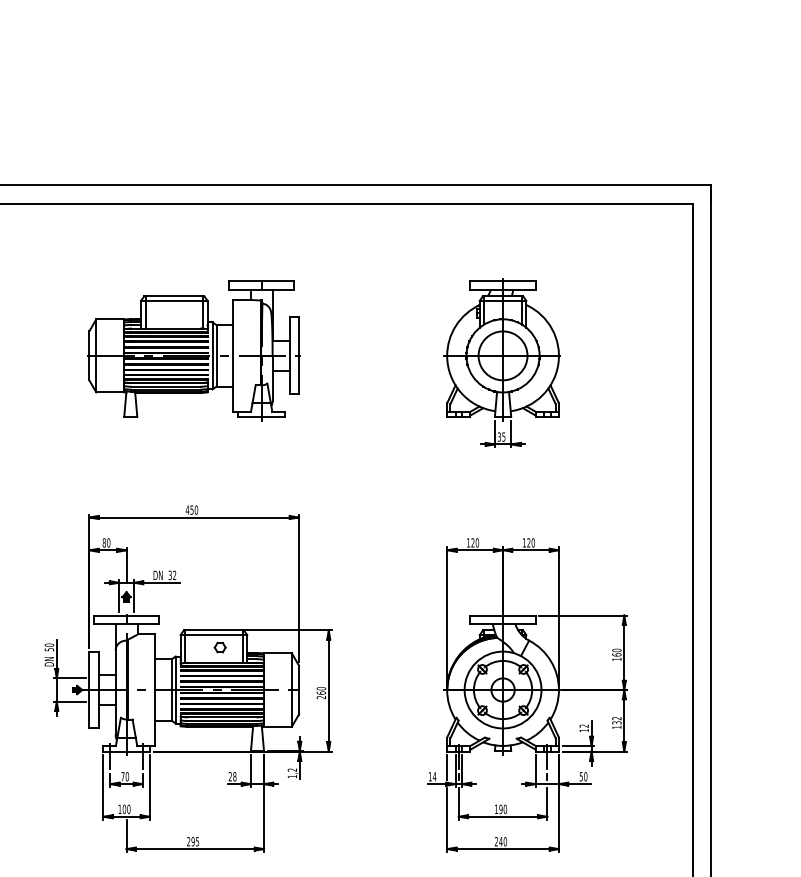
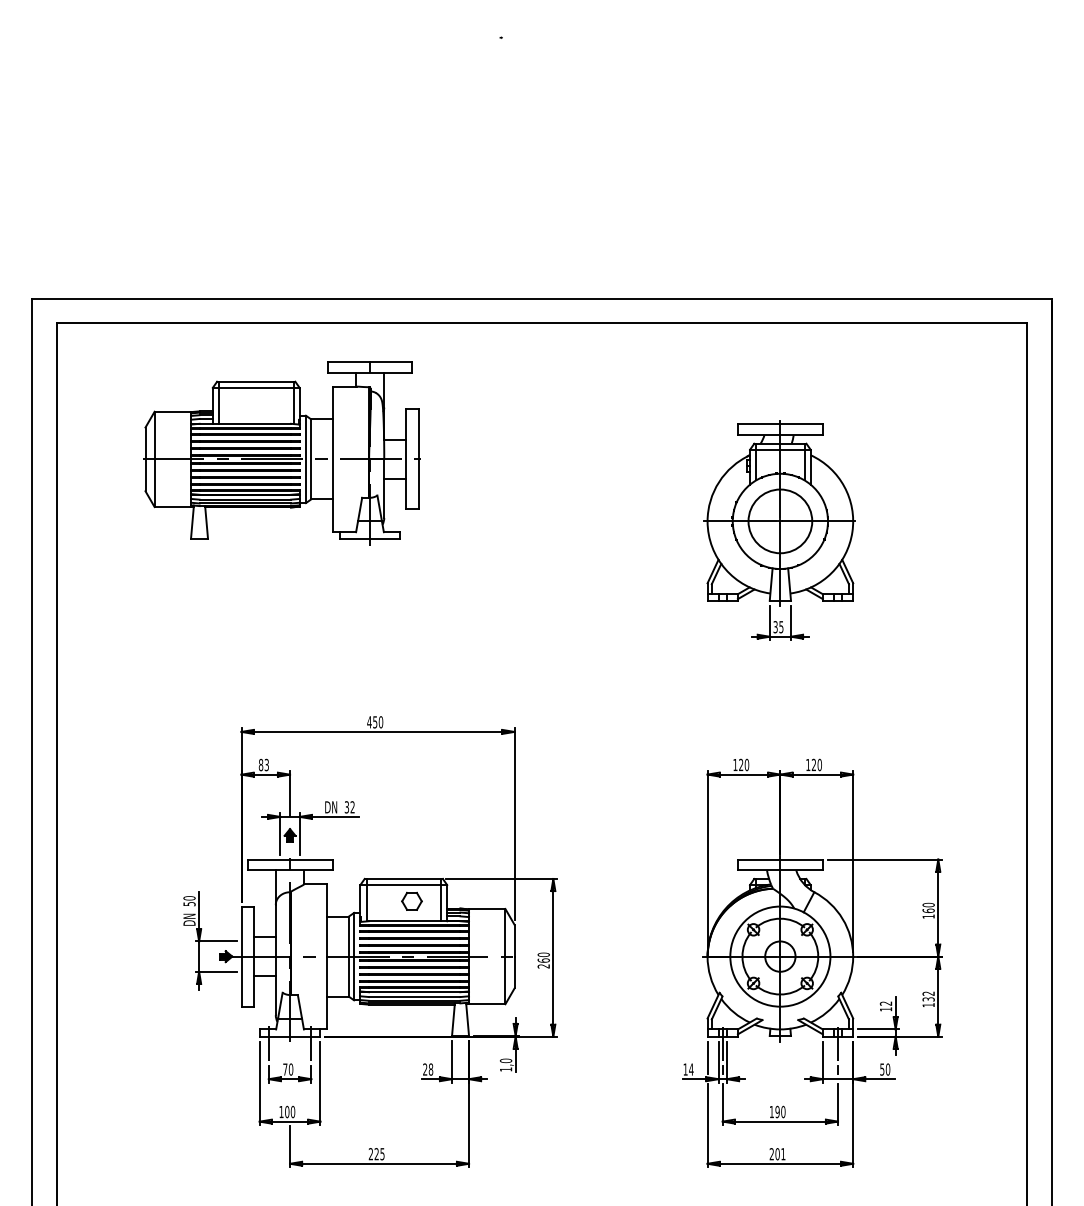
part: (193, 351) -> (281, 453), moved
text: (108, 543) -> (266, 765), 80 -> 83
part: (219, 647) -> (411, 901), size x1.4
text: (292, 769) -> (506, 1060), 1,2 -> 1,0
text: (192, 841) -> (376, 1154), 295 -> 225
text: (503, 841) -> (780, 1154), 240 -> 201

